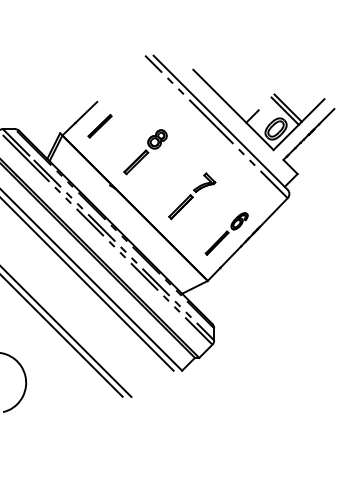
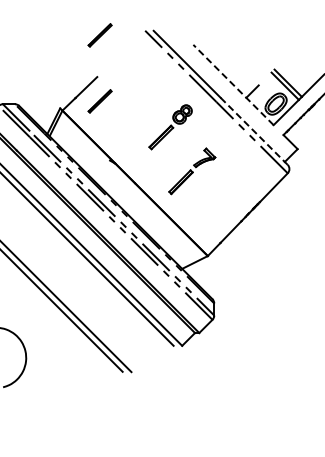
line: (99, 60) -> (99, 35), added
line: (233, 109) -> (233, 84), solid -> dashed
part: (145, 152) -> (170, 127), moved
line: (254, 156) -> (254, 131), solid -> dashed
part: (226, 233) -> (226, 208), removed

